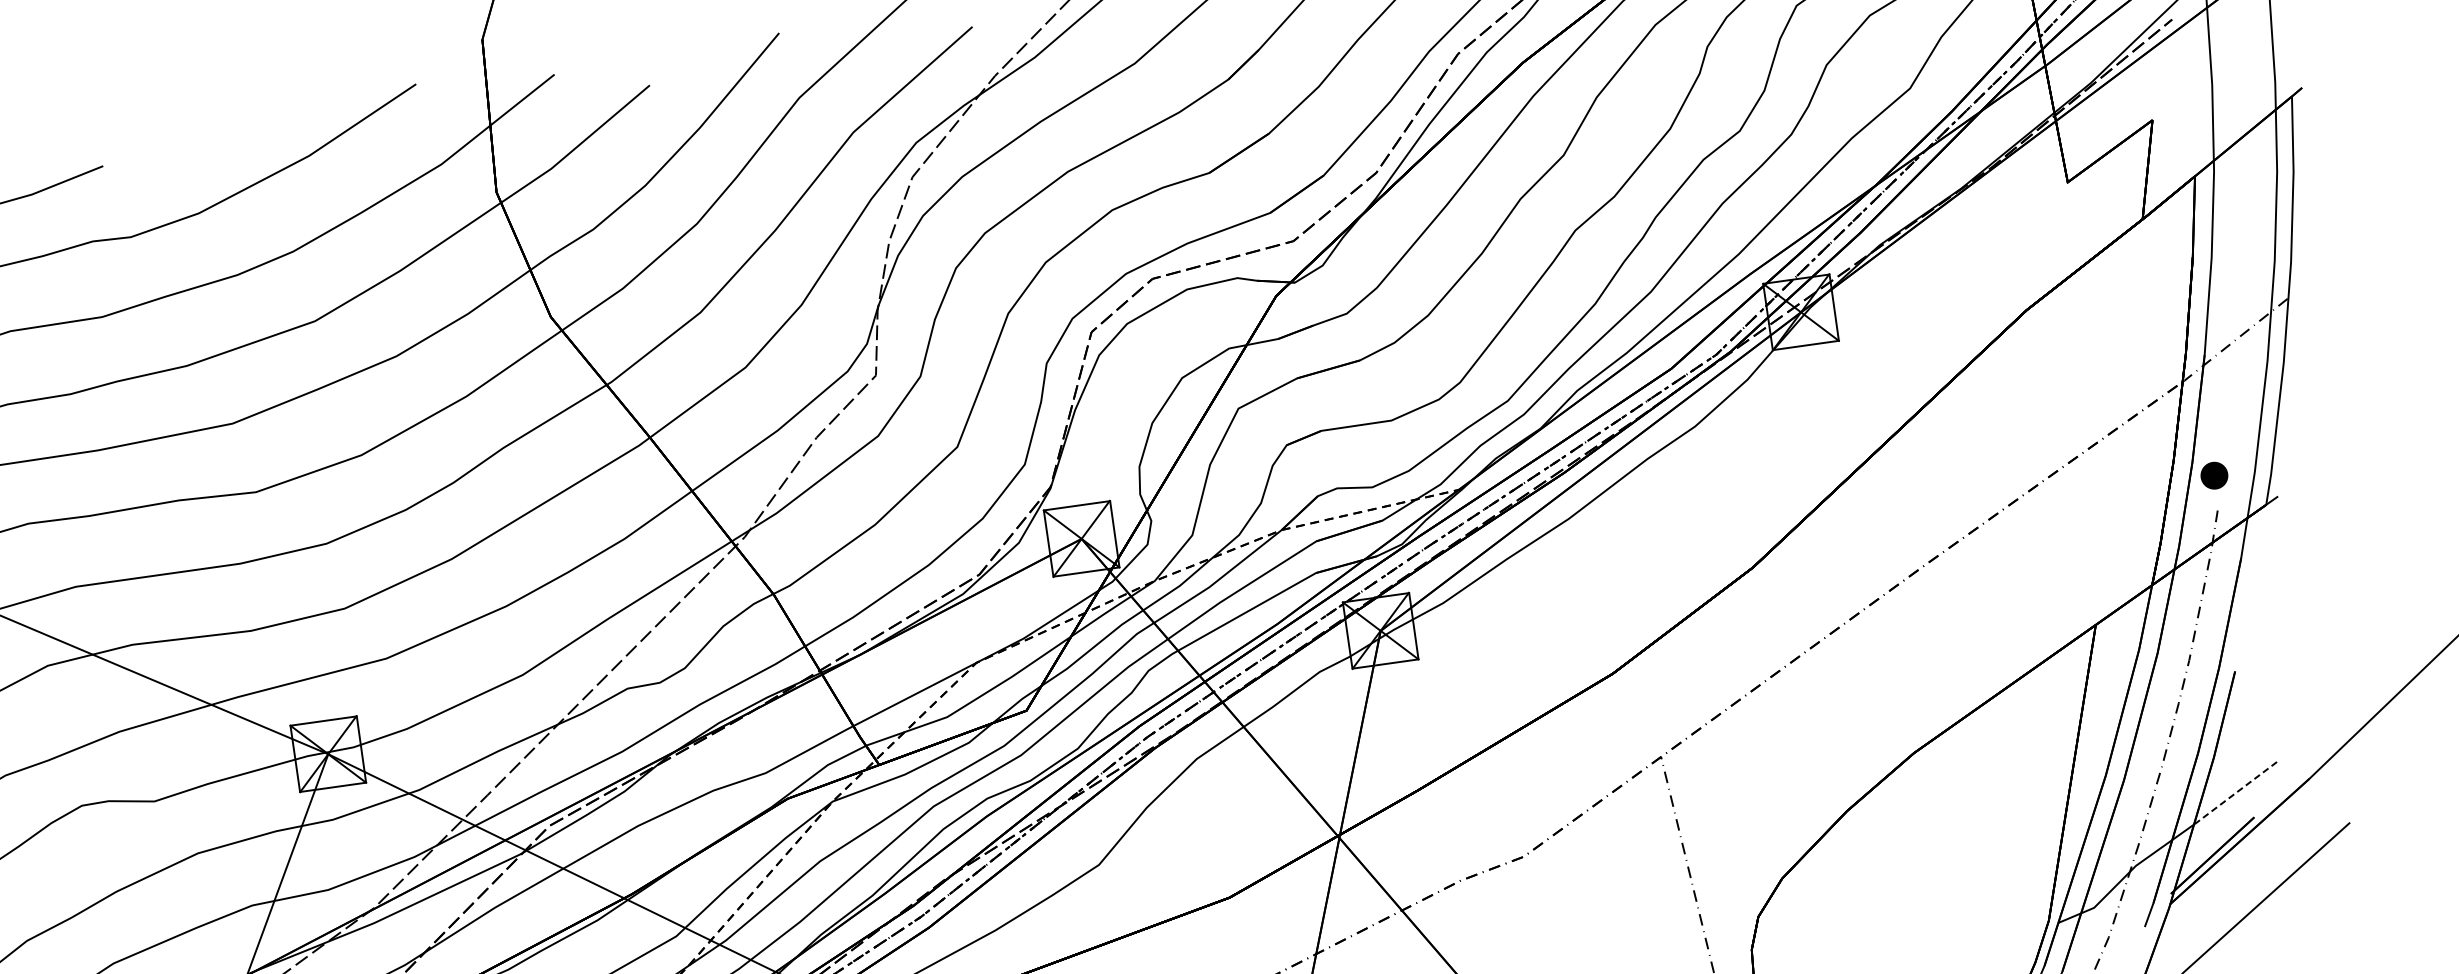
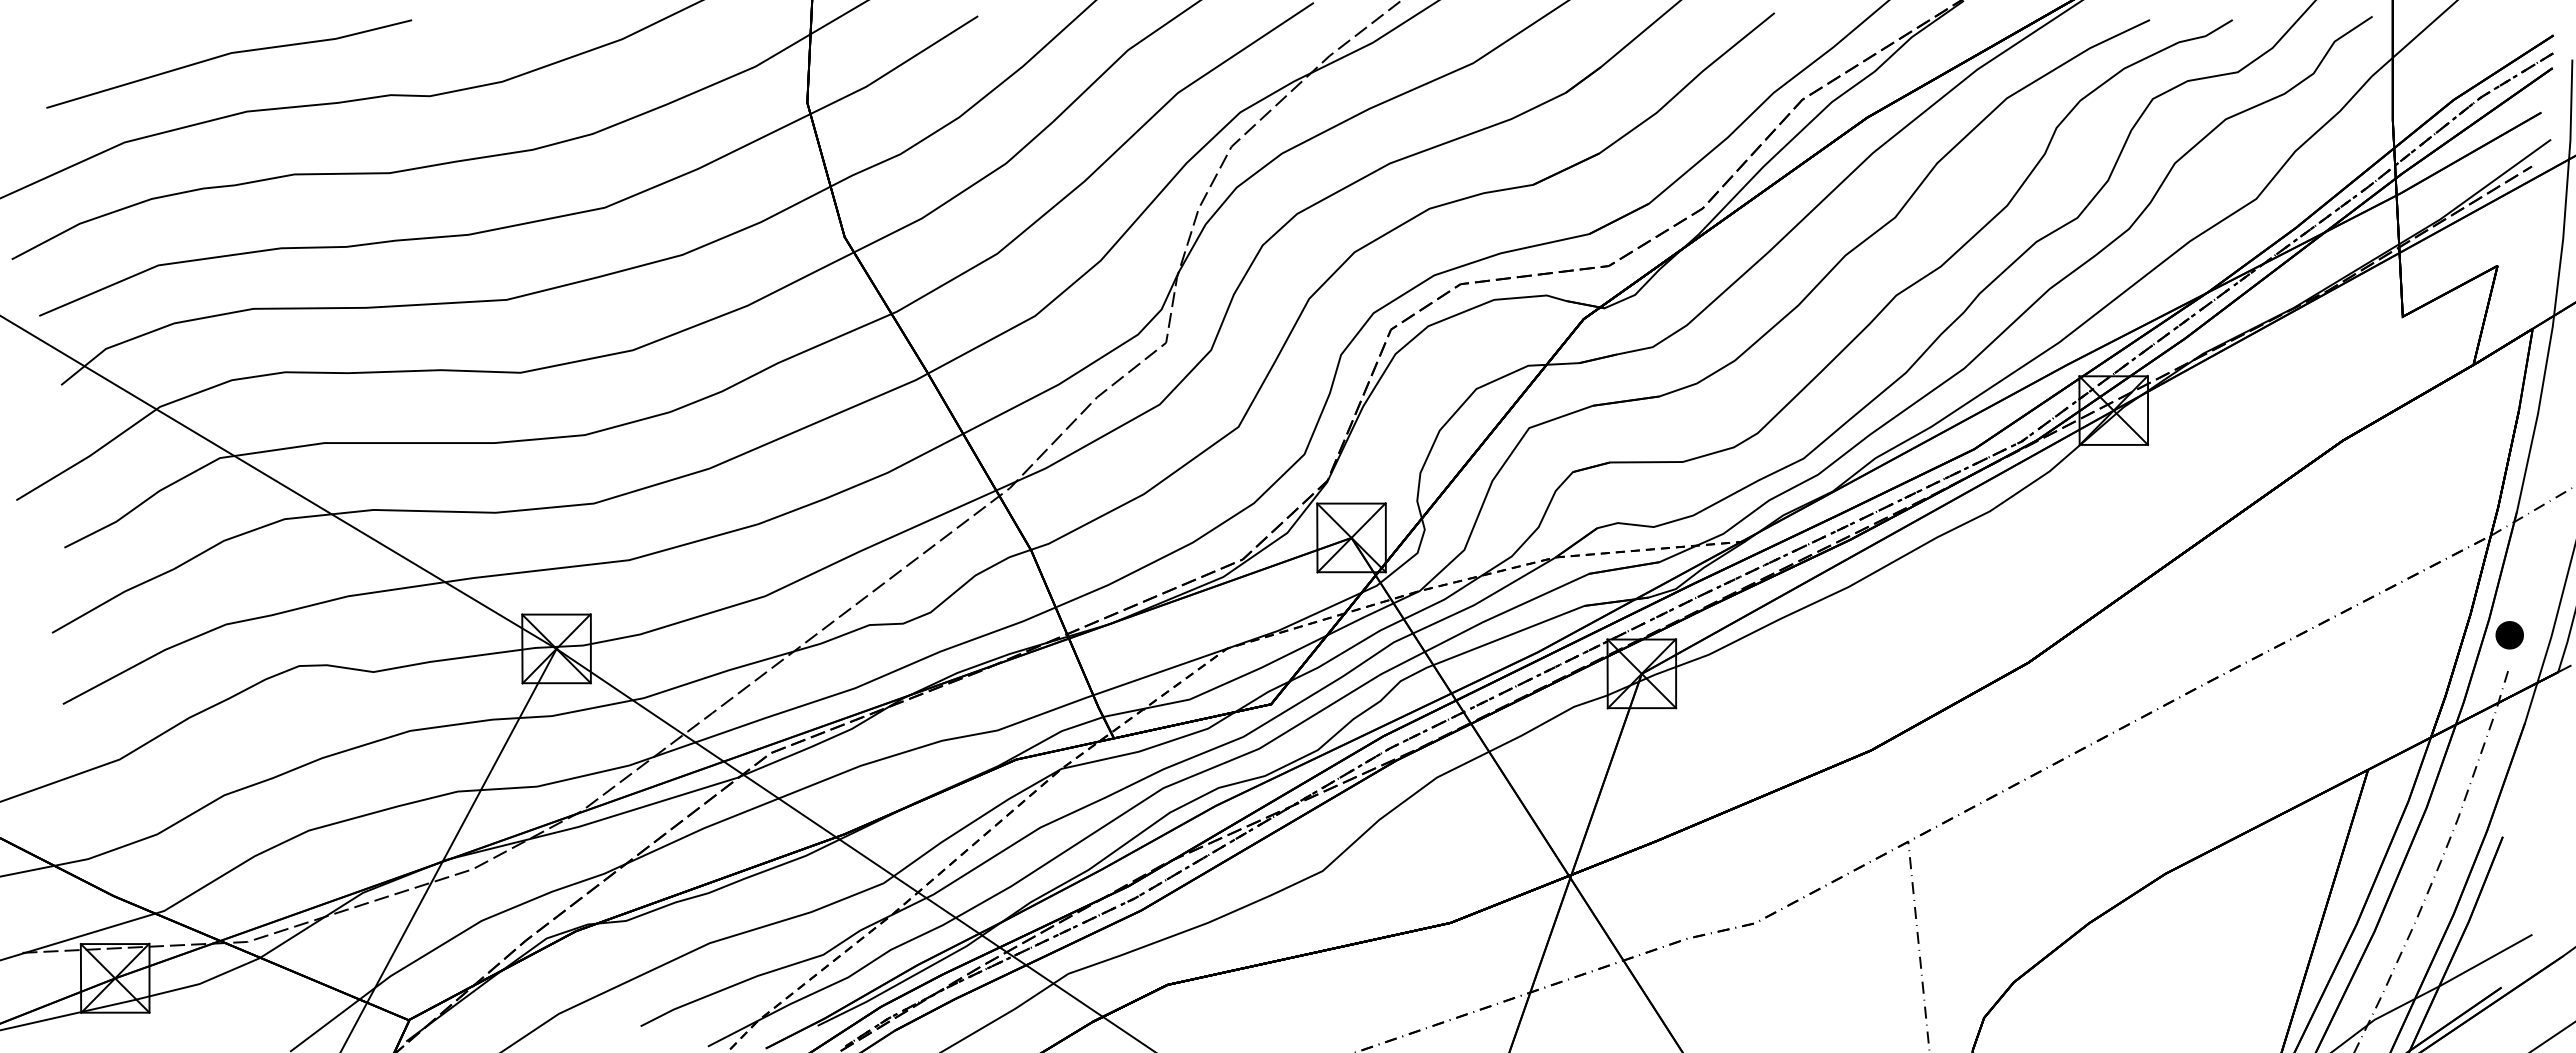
line: (2234, 794) -> (2484, 961), dashed -> solid

